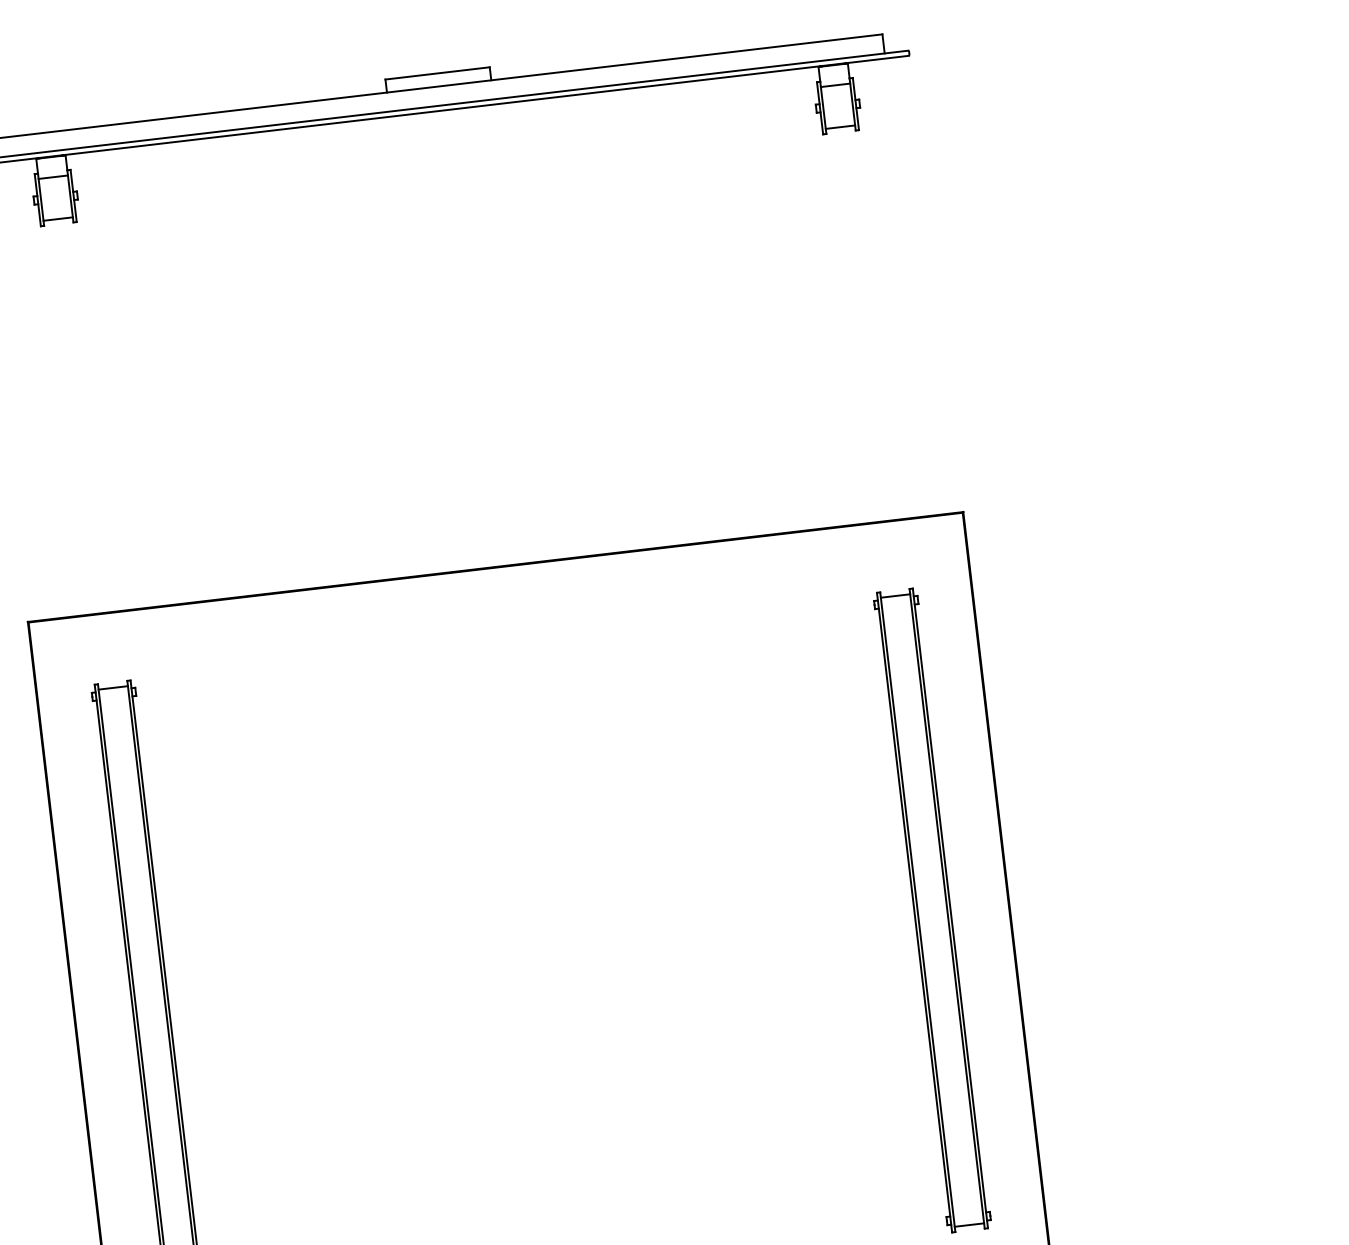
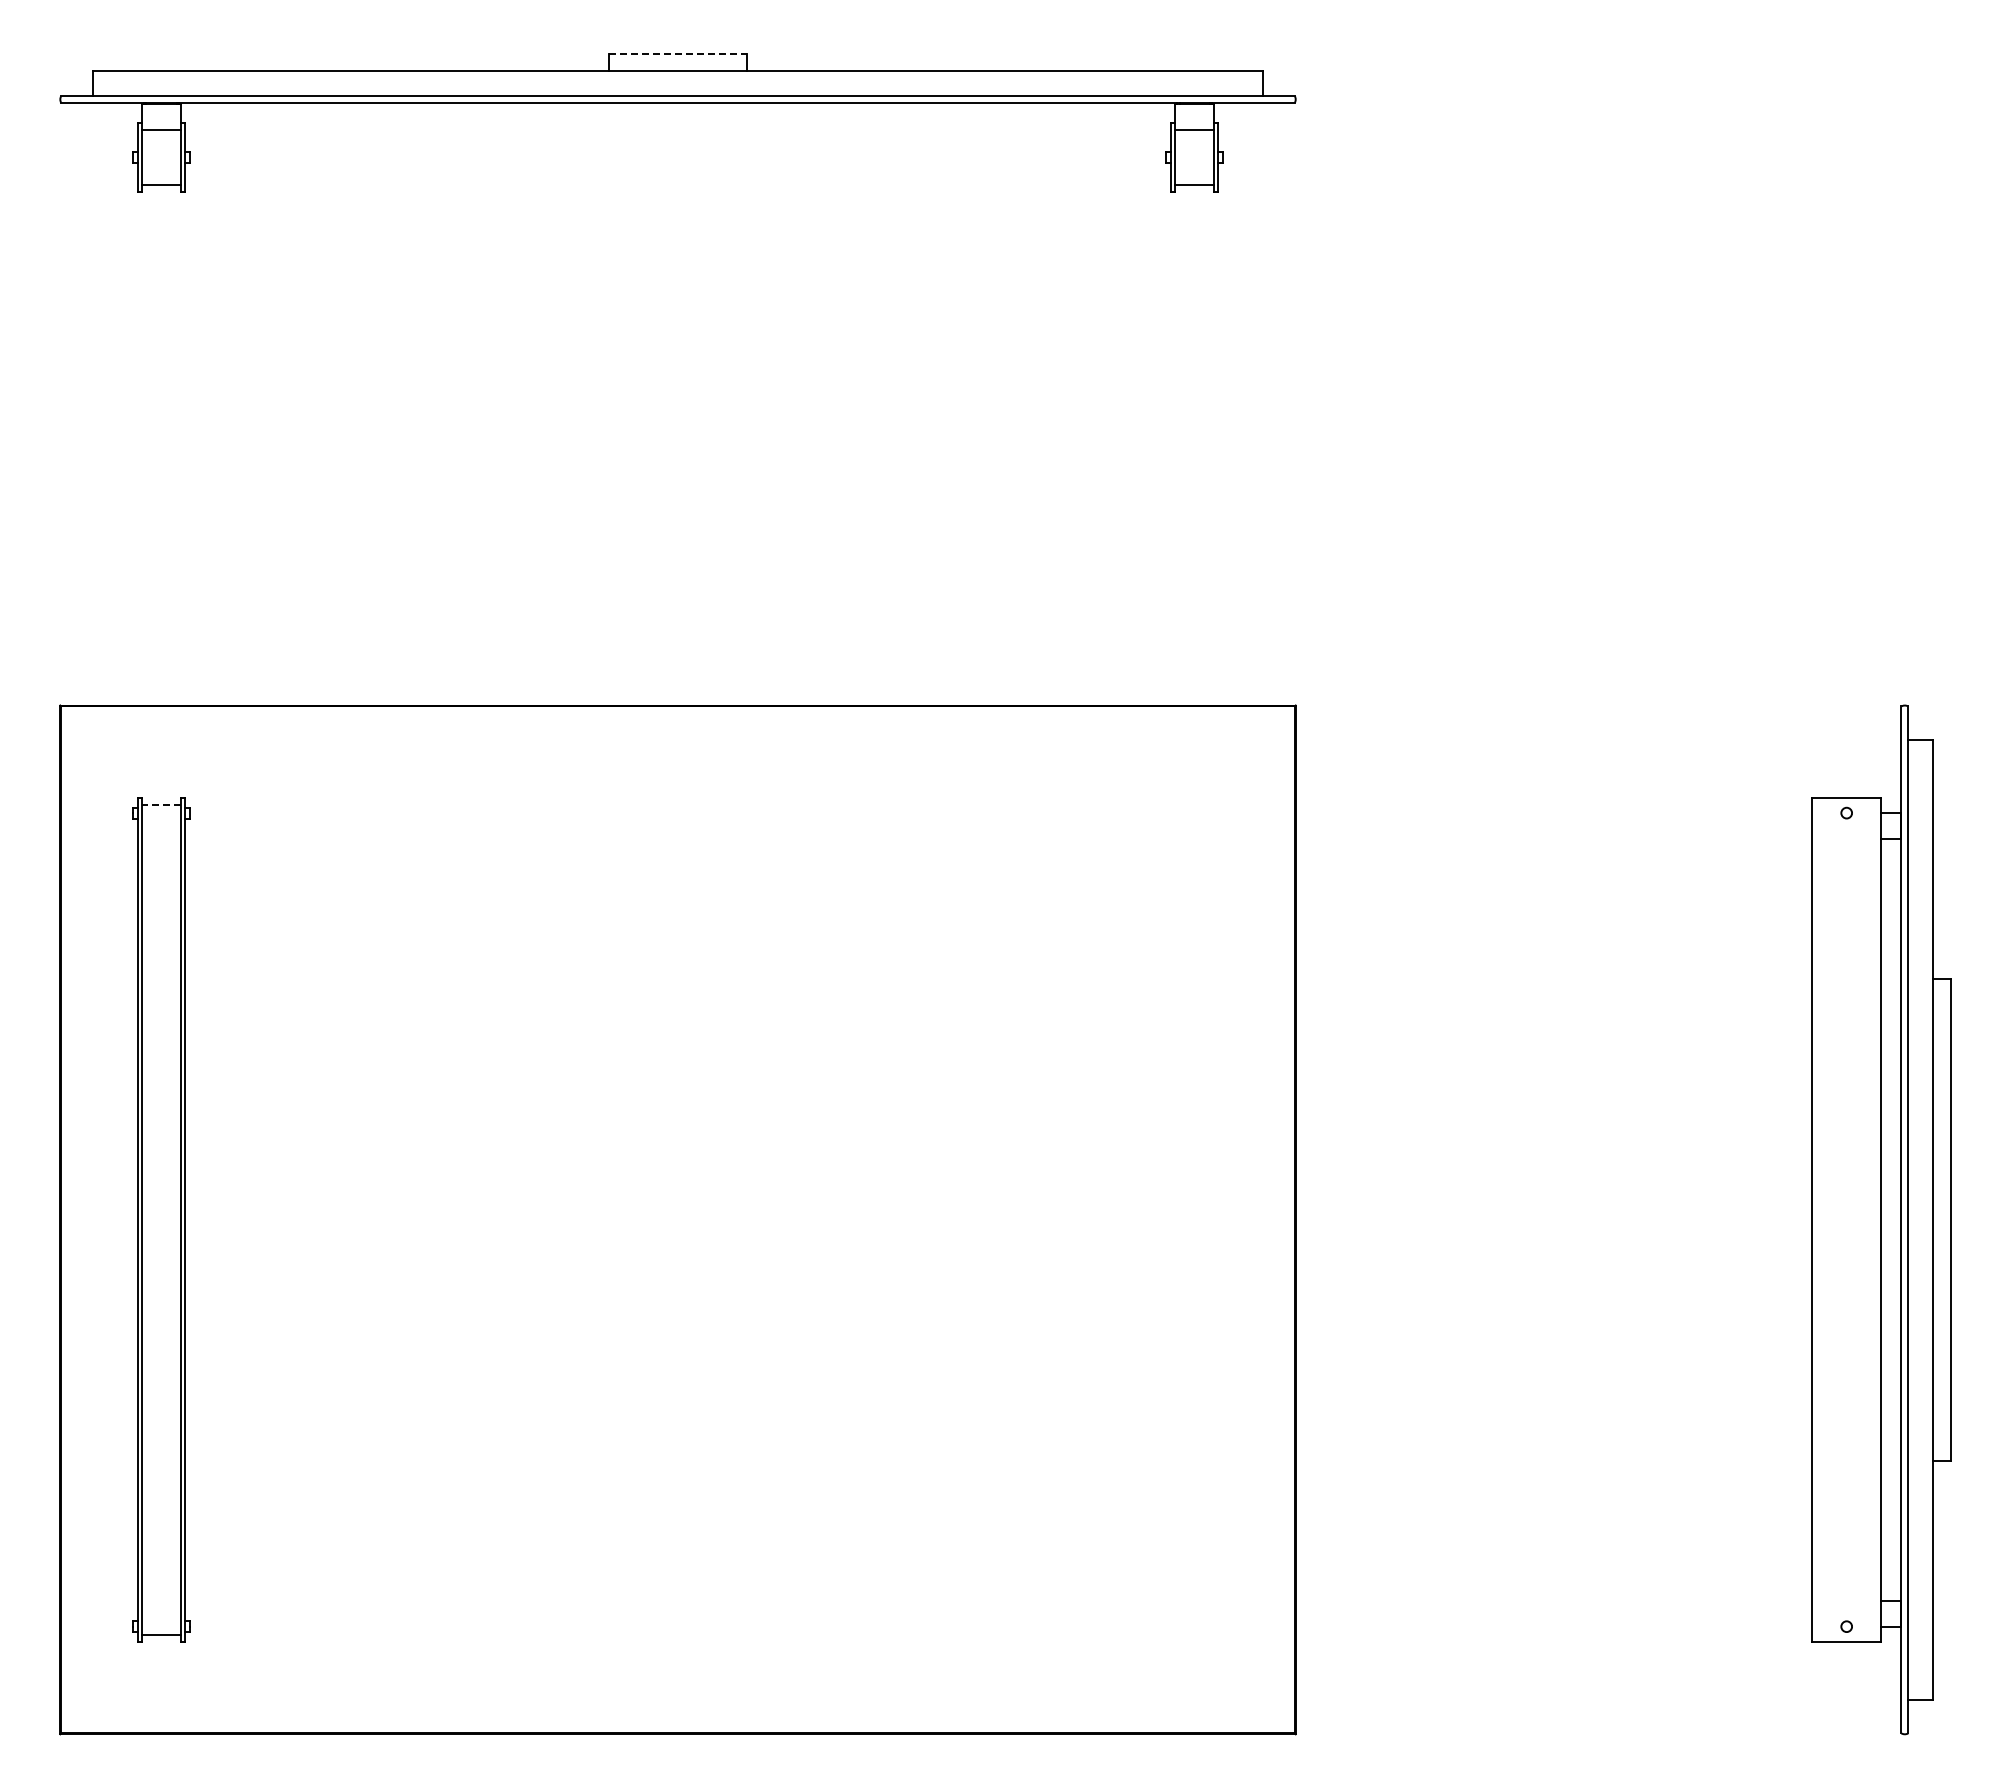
line: (437, 73) -> (678, 53), solid -> dashed
line: (112, 687) -> (160, 804), solid -> dashed
part: (932, 910) -> (1194, 1219), removed

